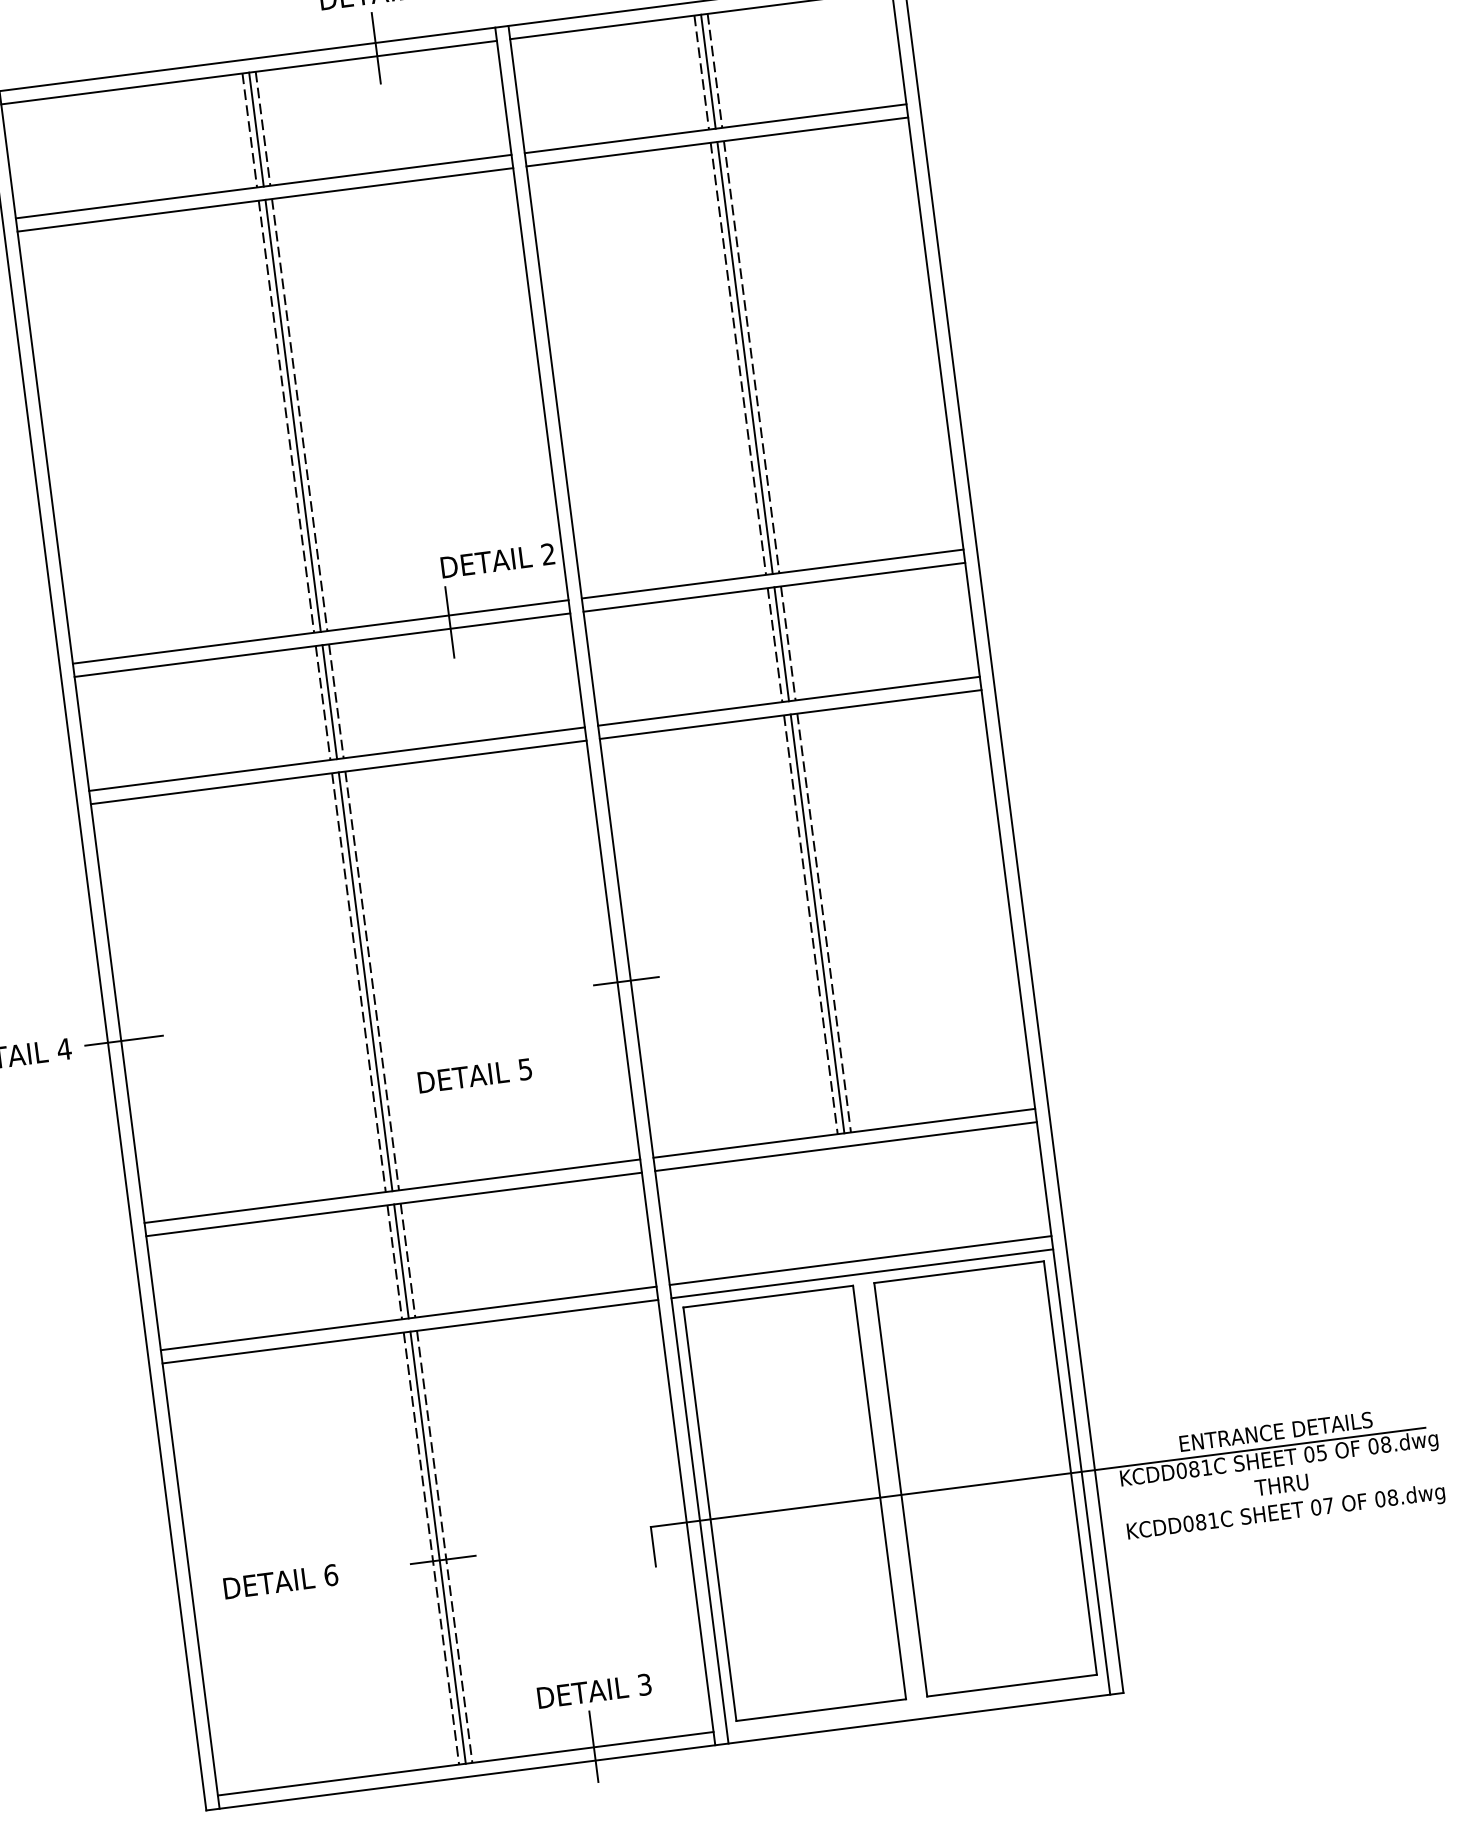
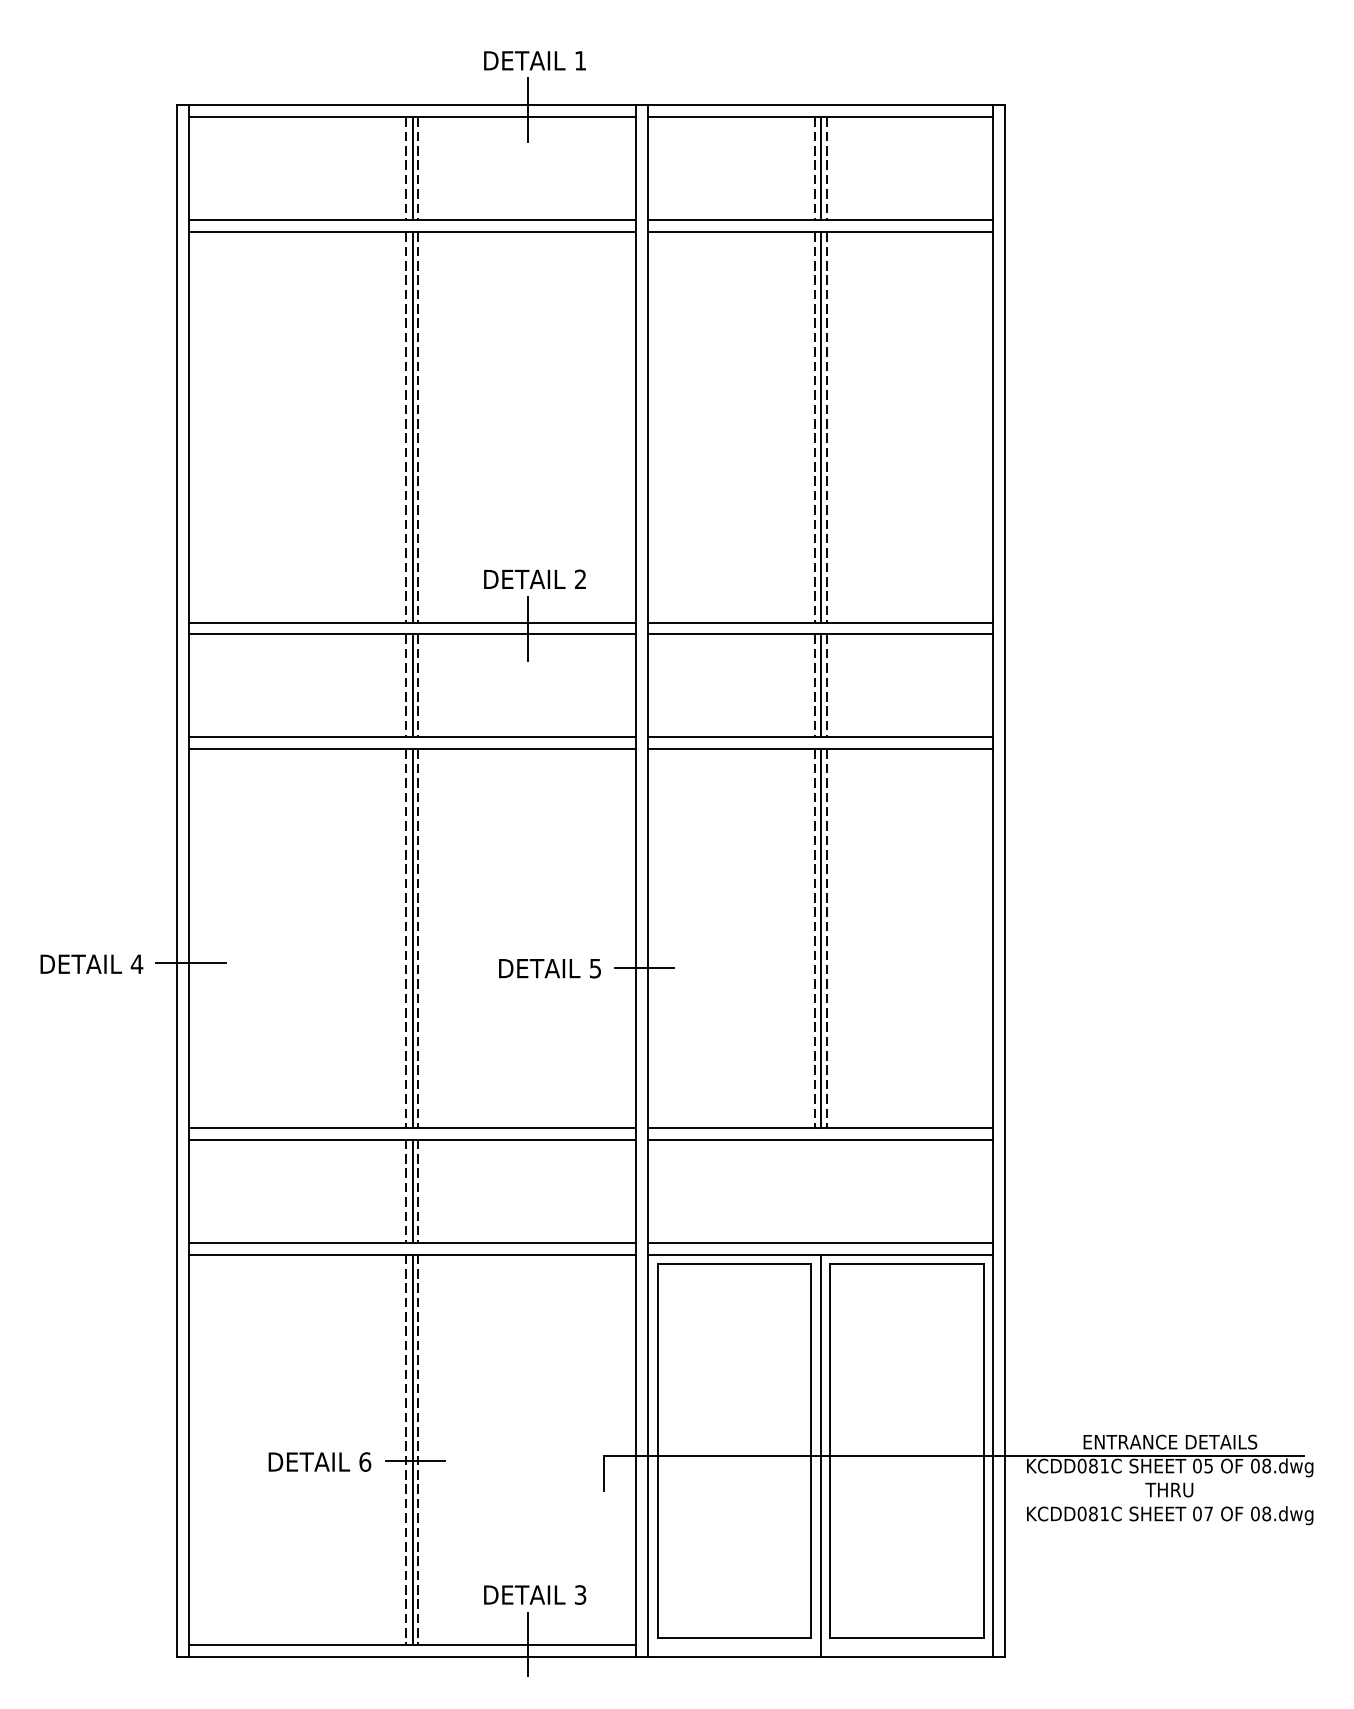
text: (497, 559) -> (534, 578), moved
text: (474, 1075) -> (549, 968), moved
line: (890, 1496) -> (820, 1455), added
text: (280, 1581) -> (319, 1461), moved

